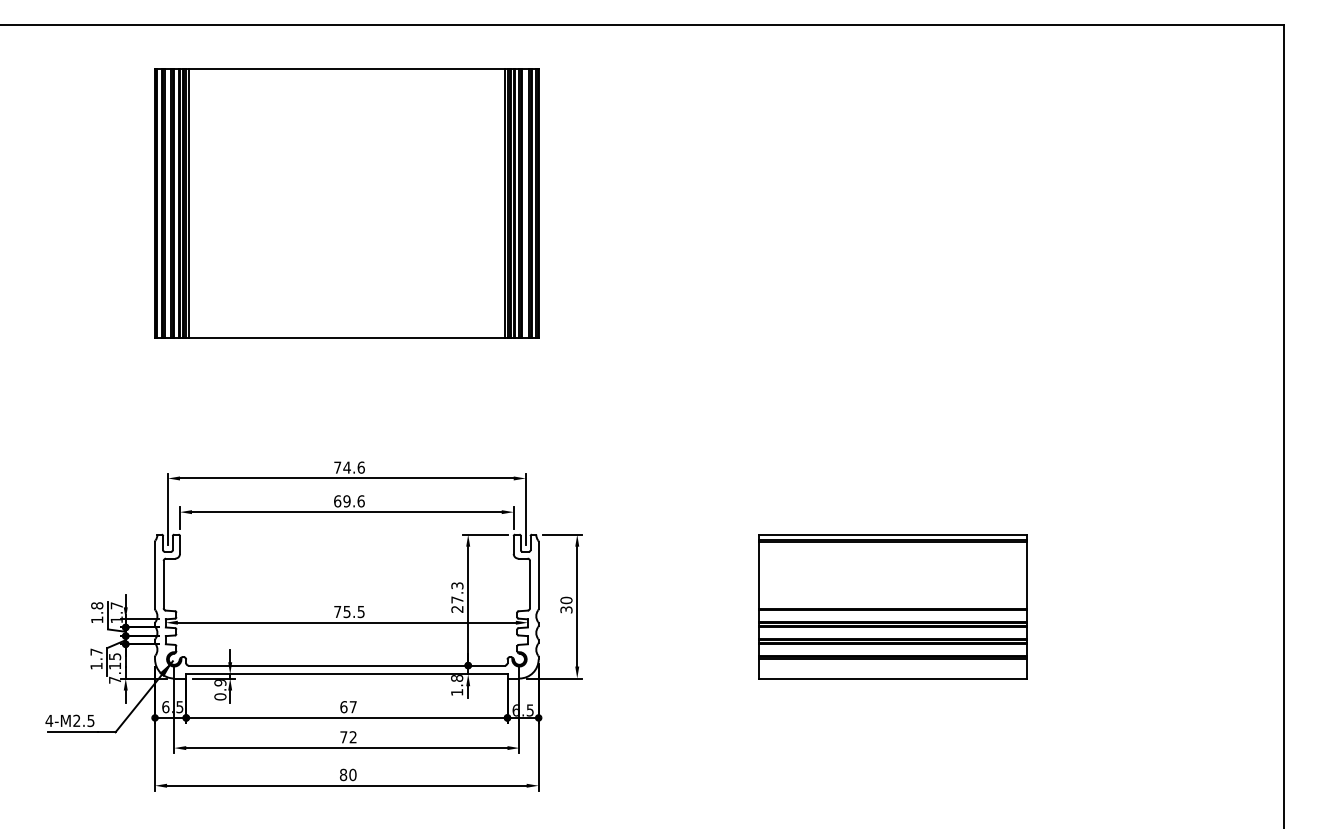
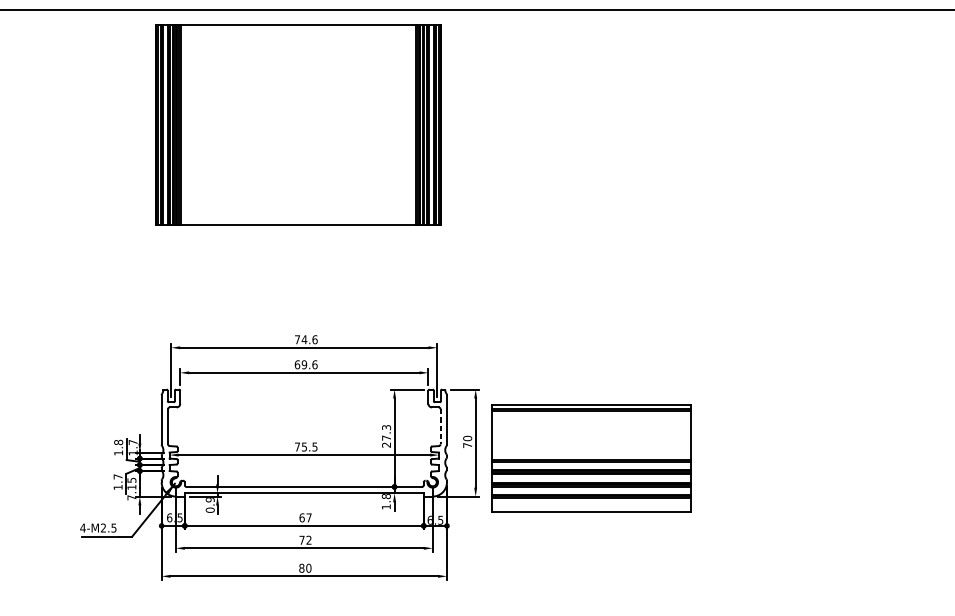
part: (346, 203) -> (298, 124), moved
line: (530, 584) -> (440, 426), solid -> dashed
part: (892, 606) -> (591, 458), moved
text: (566, 609) -> (467, 445), 30 -> 70

